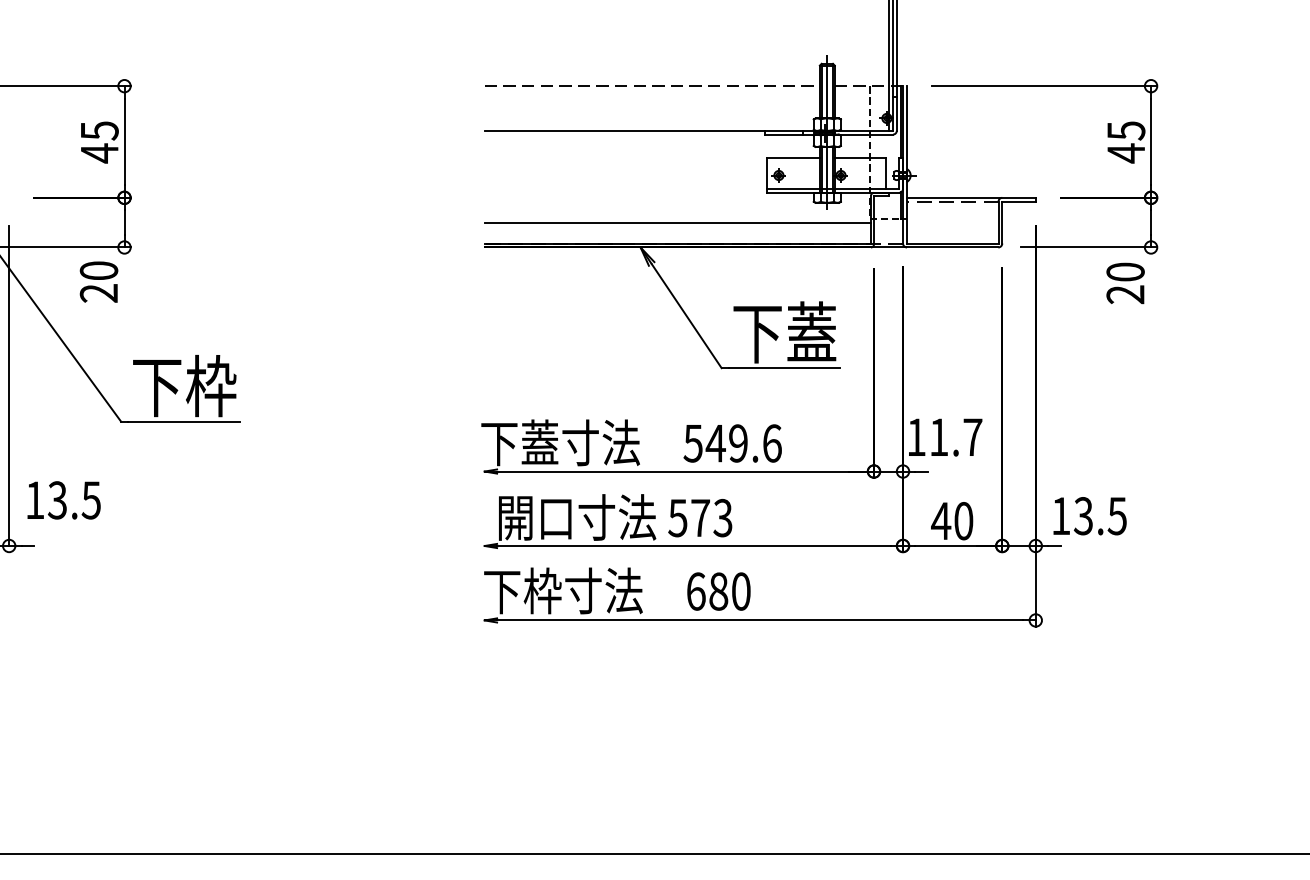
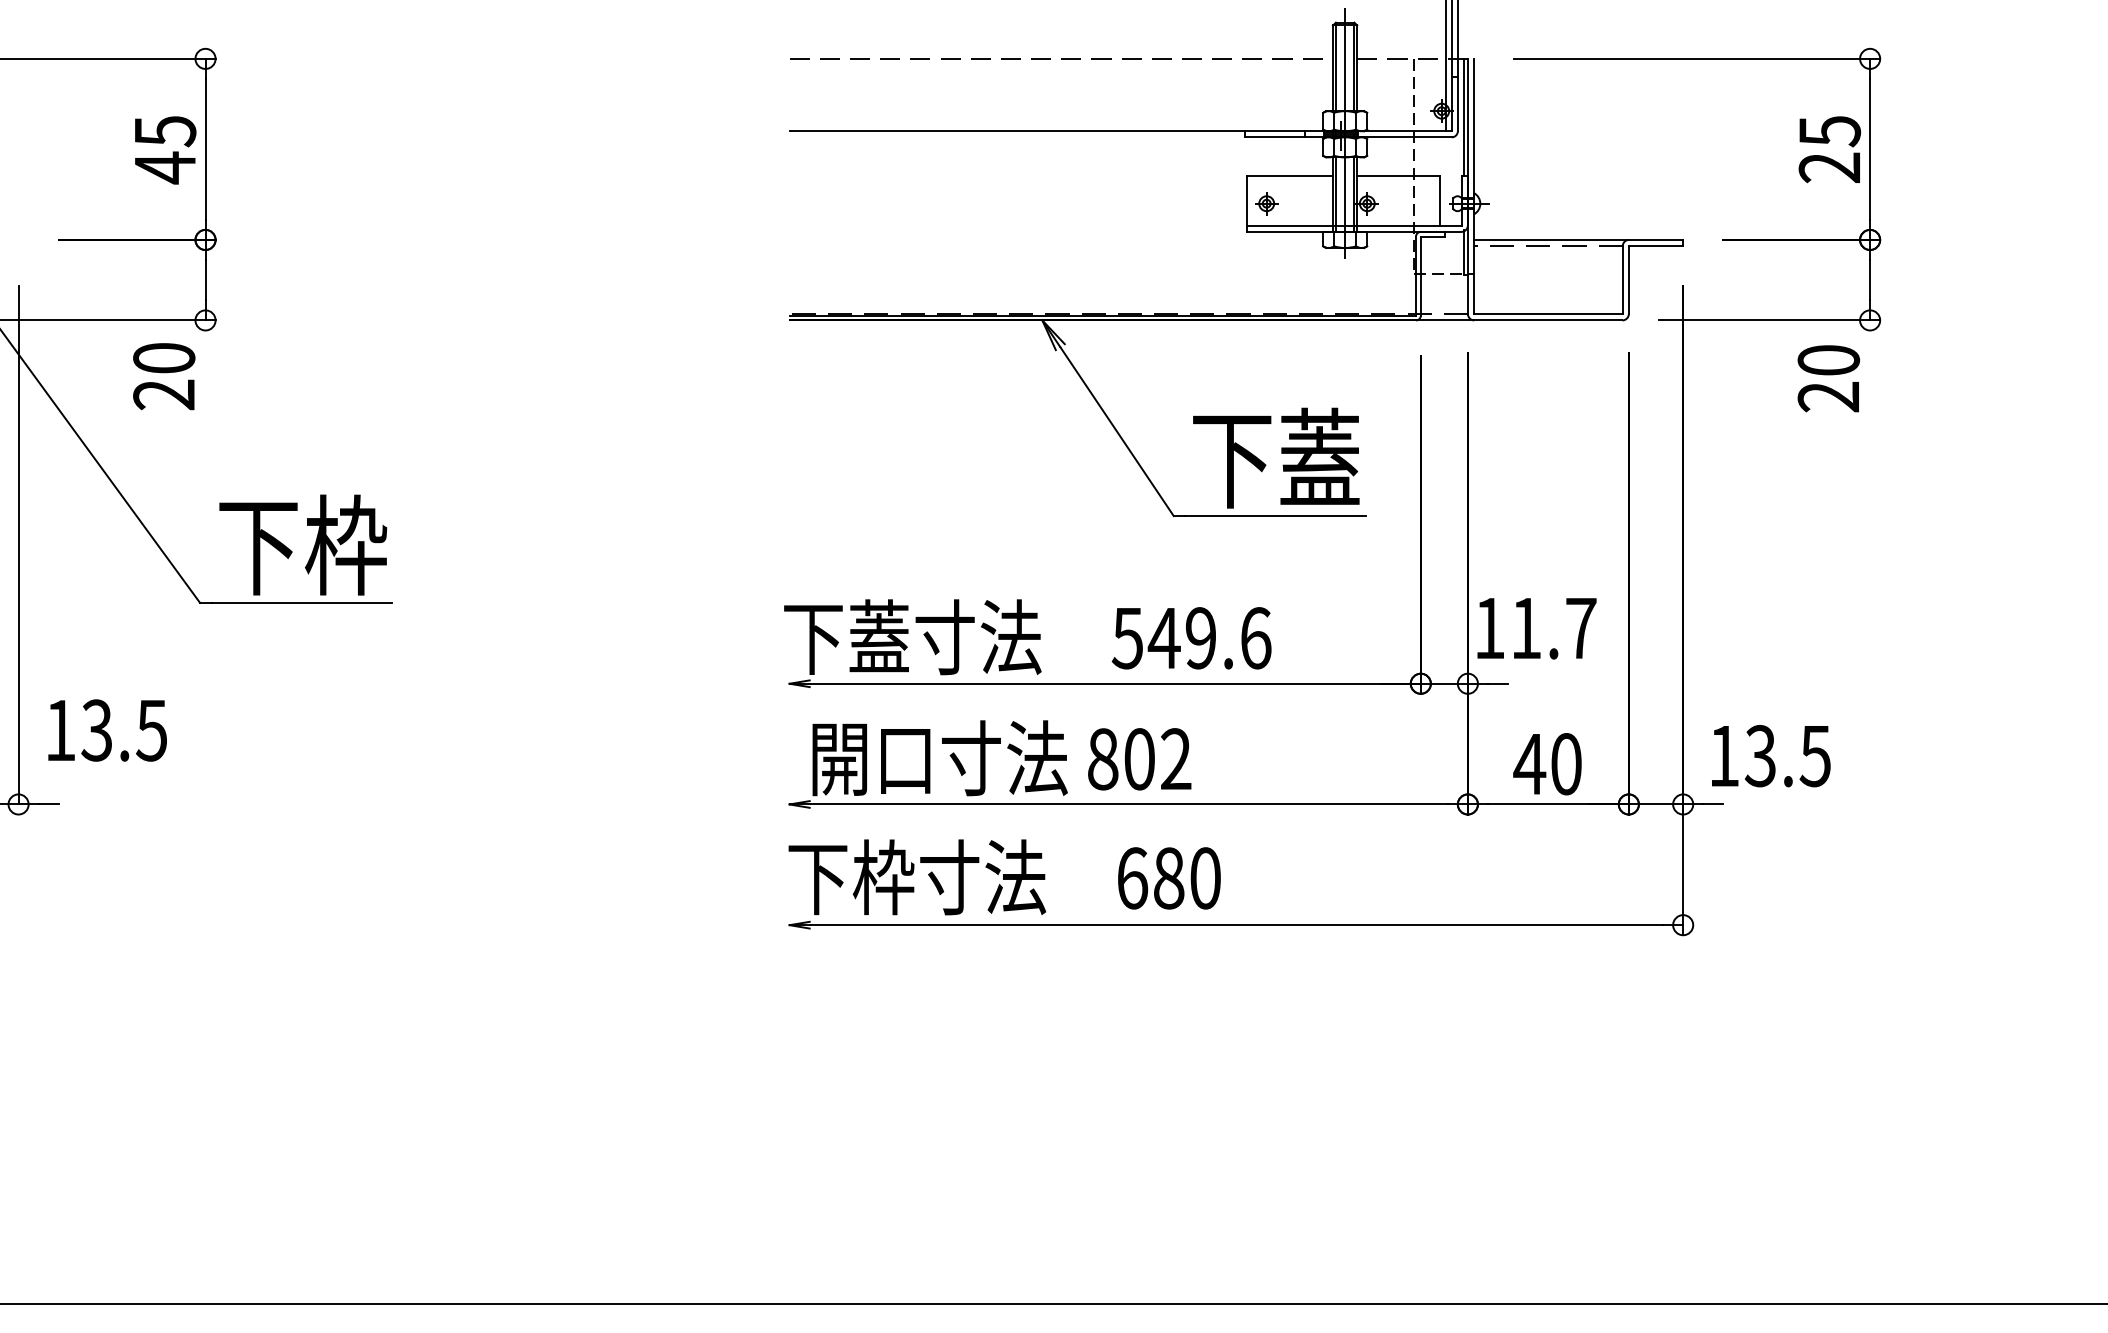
text: (1125, 153) -> (1828, 168), 45 -> 25
line: (677, 222) -> (1102, 279), removed
text: (700, 517) -> (1139, 758), 573 -> 802

